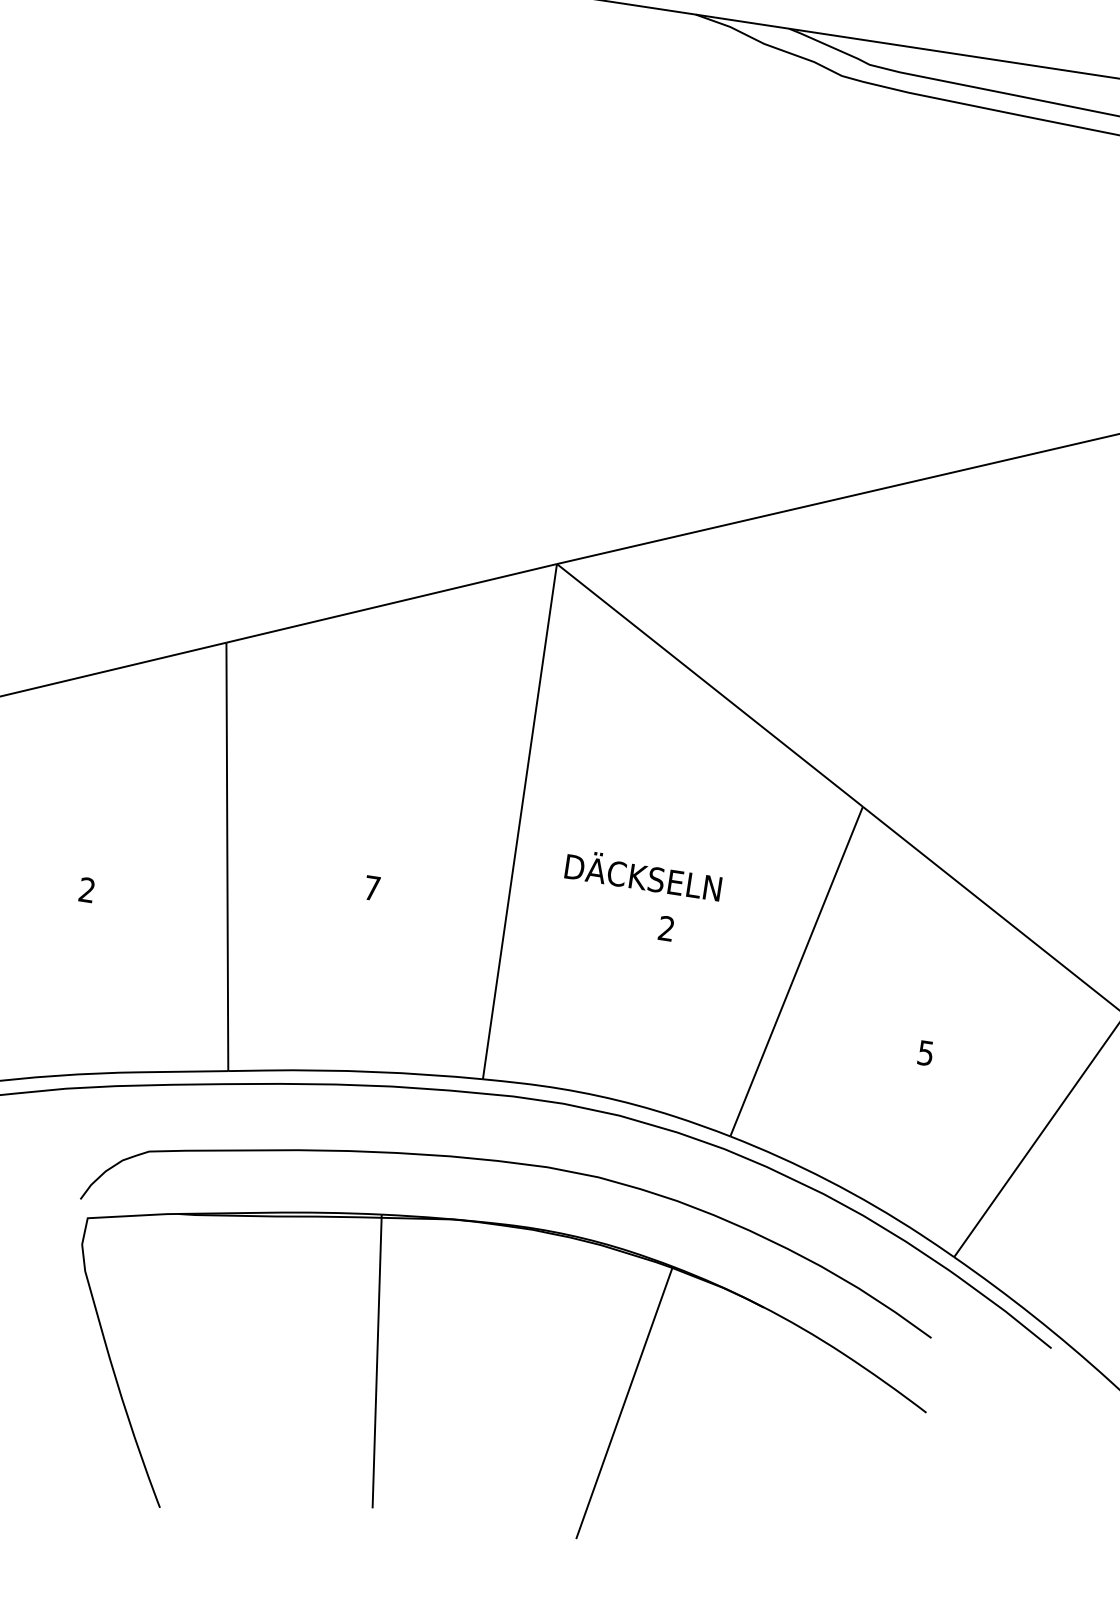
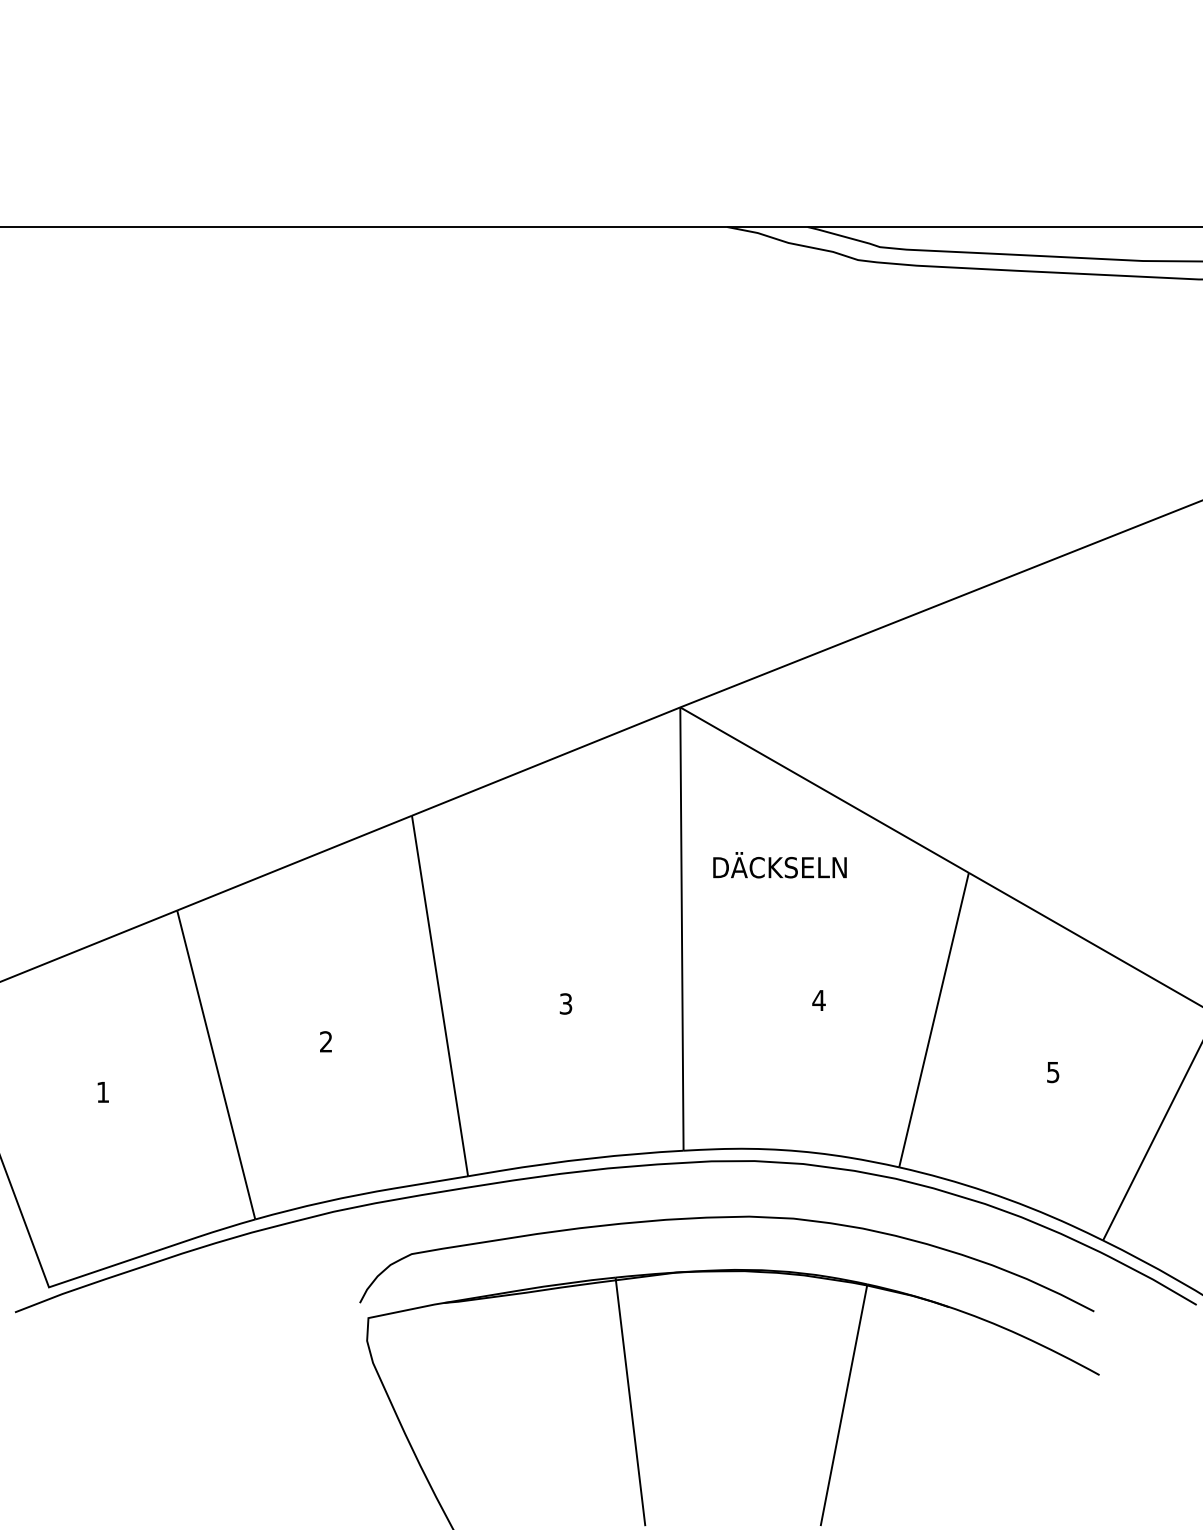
text: (643, 875) -> (779, 865), moved
text: (371, 887) -> (565, 1003), 7 -> 3
text: (666, 927) -> (818, 999), 2 -> 4

